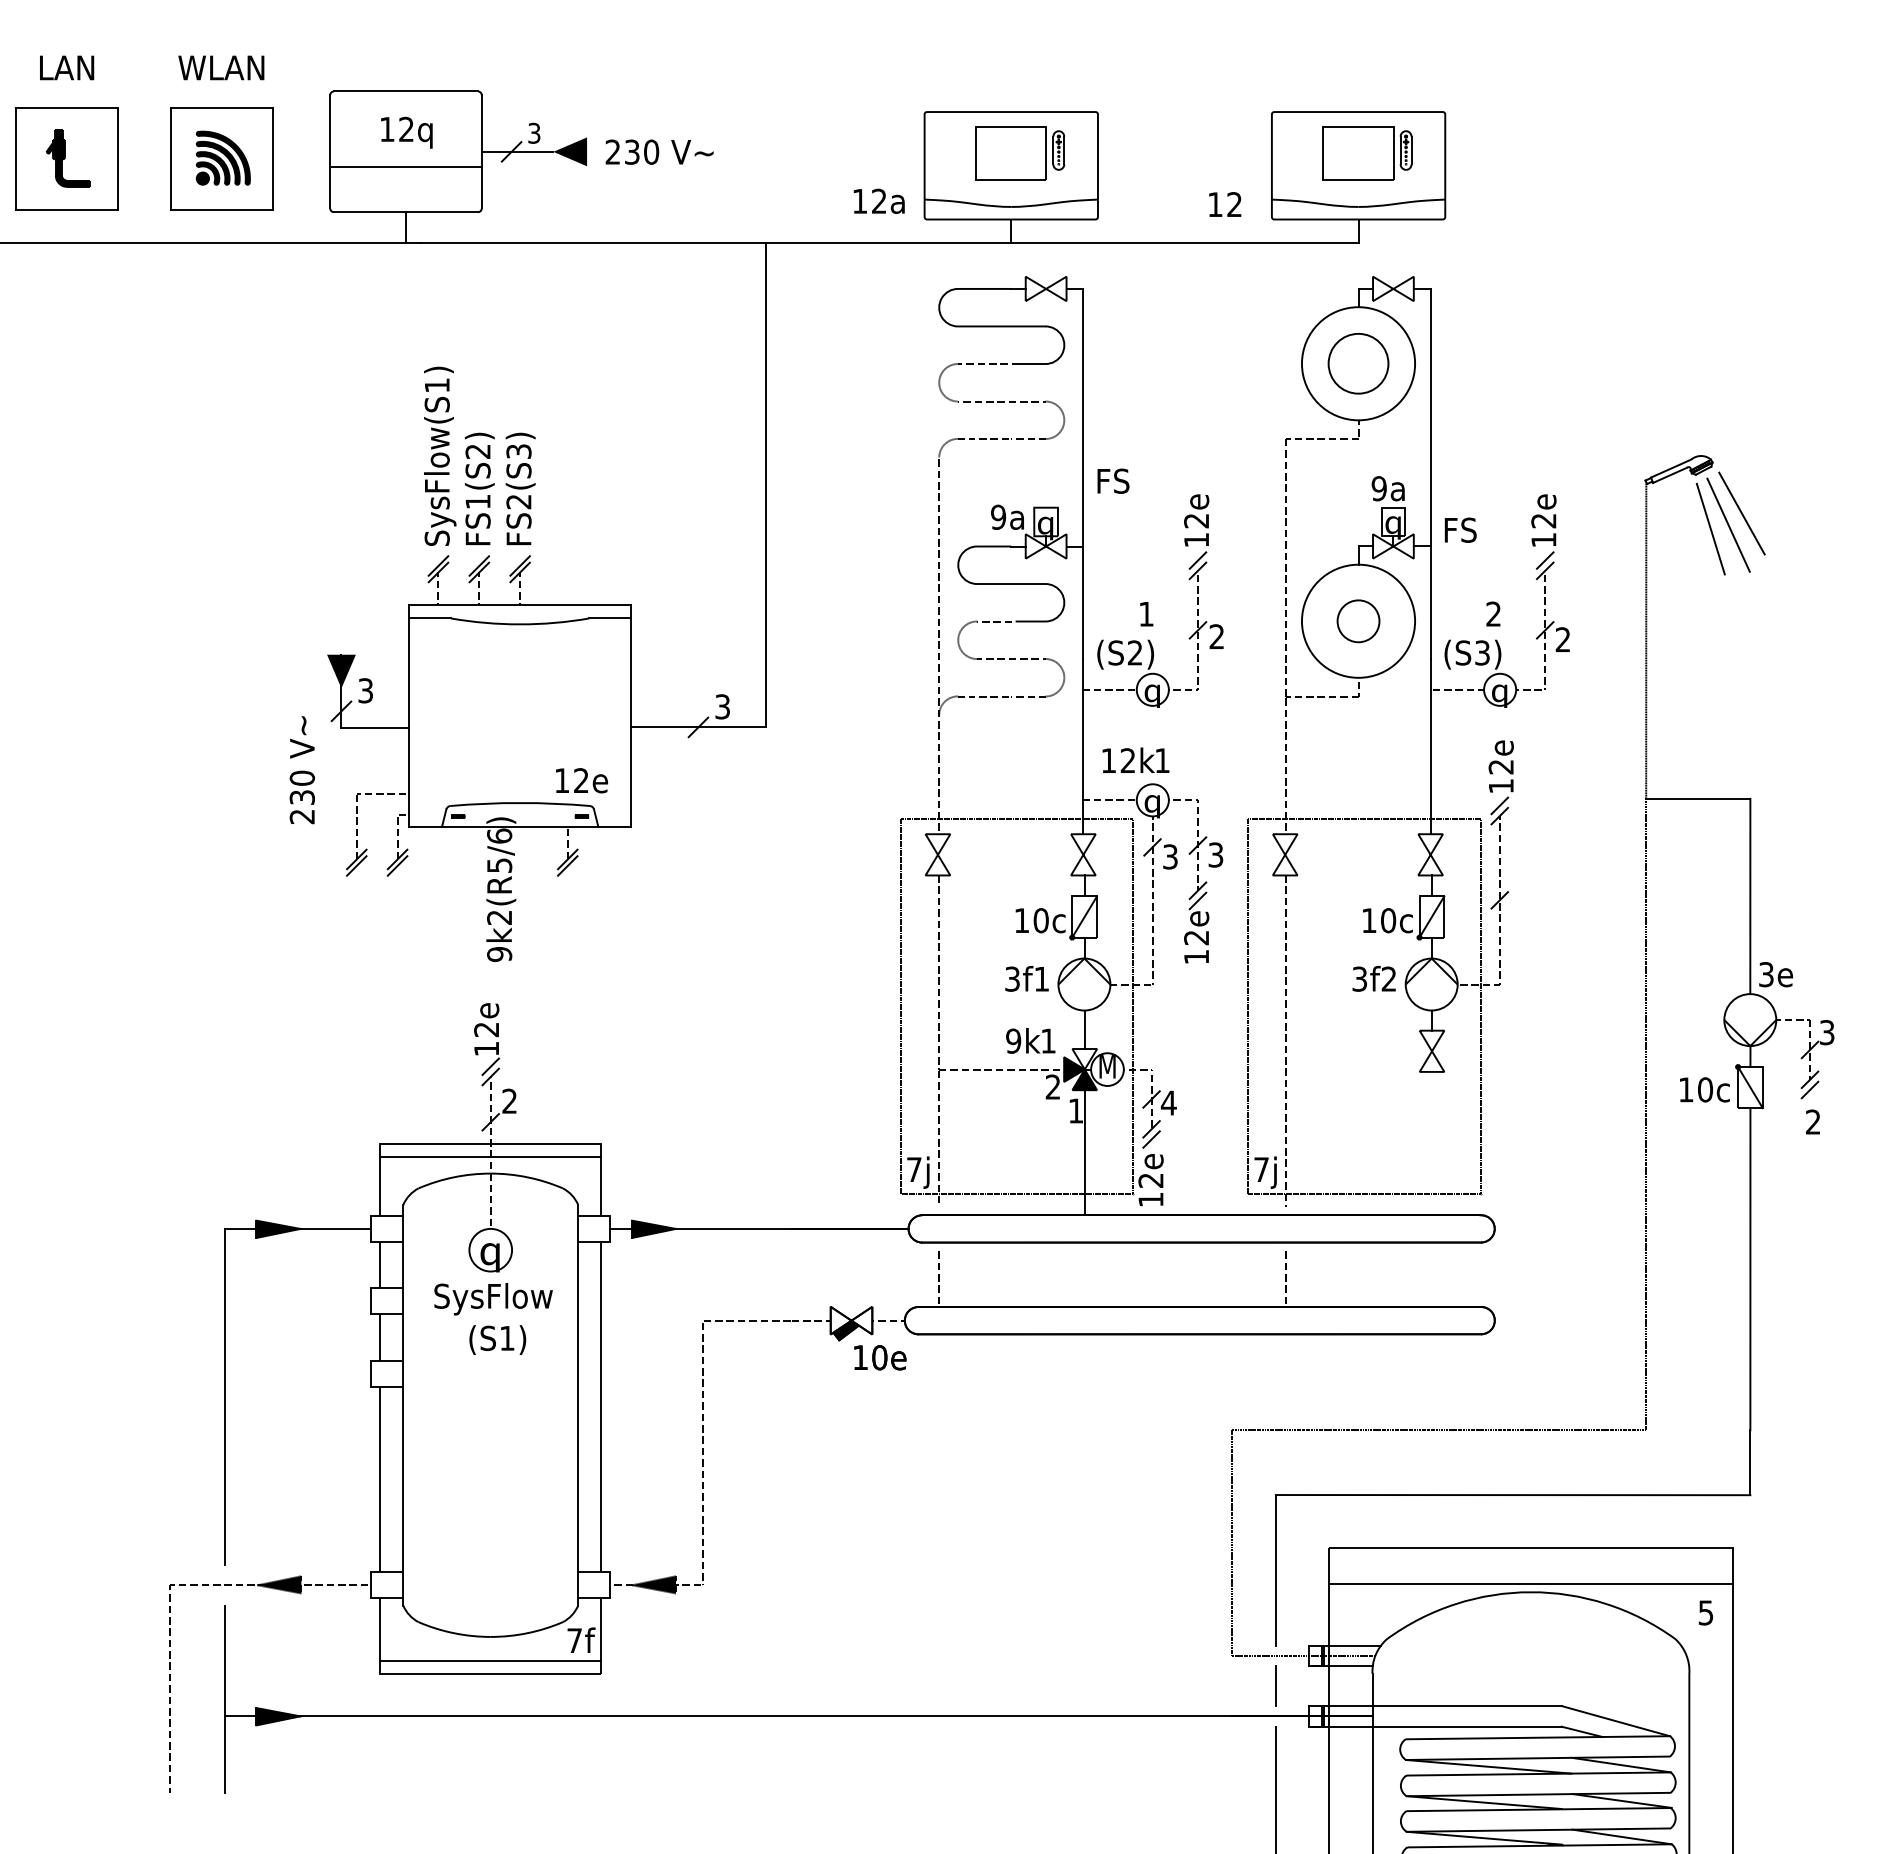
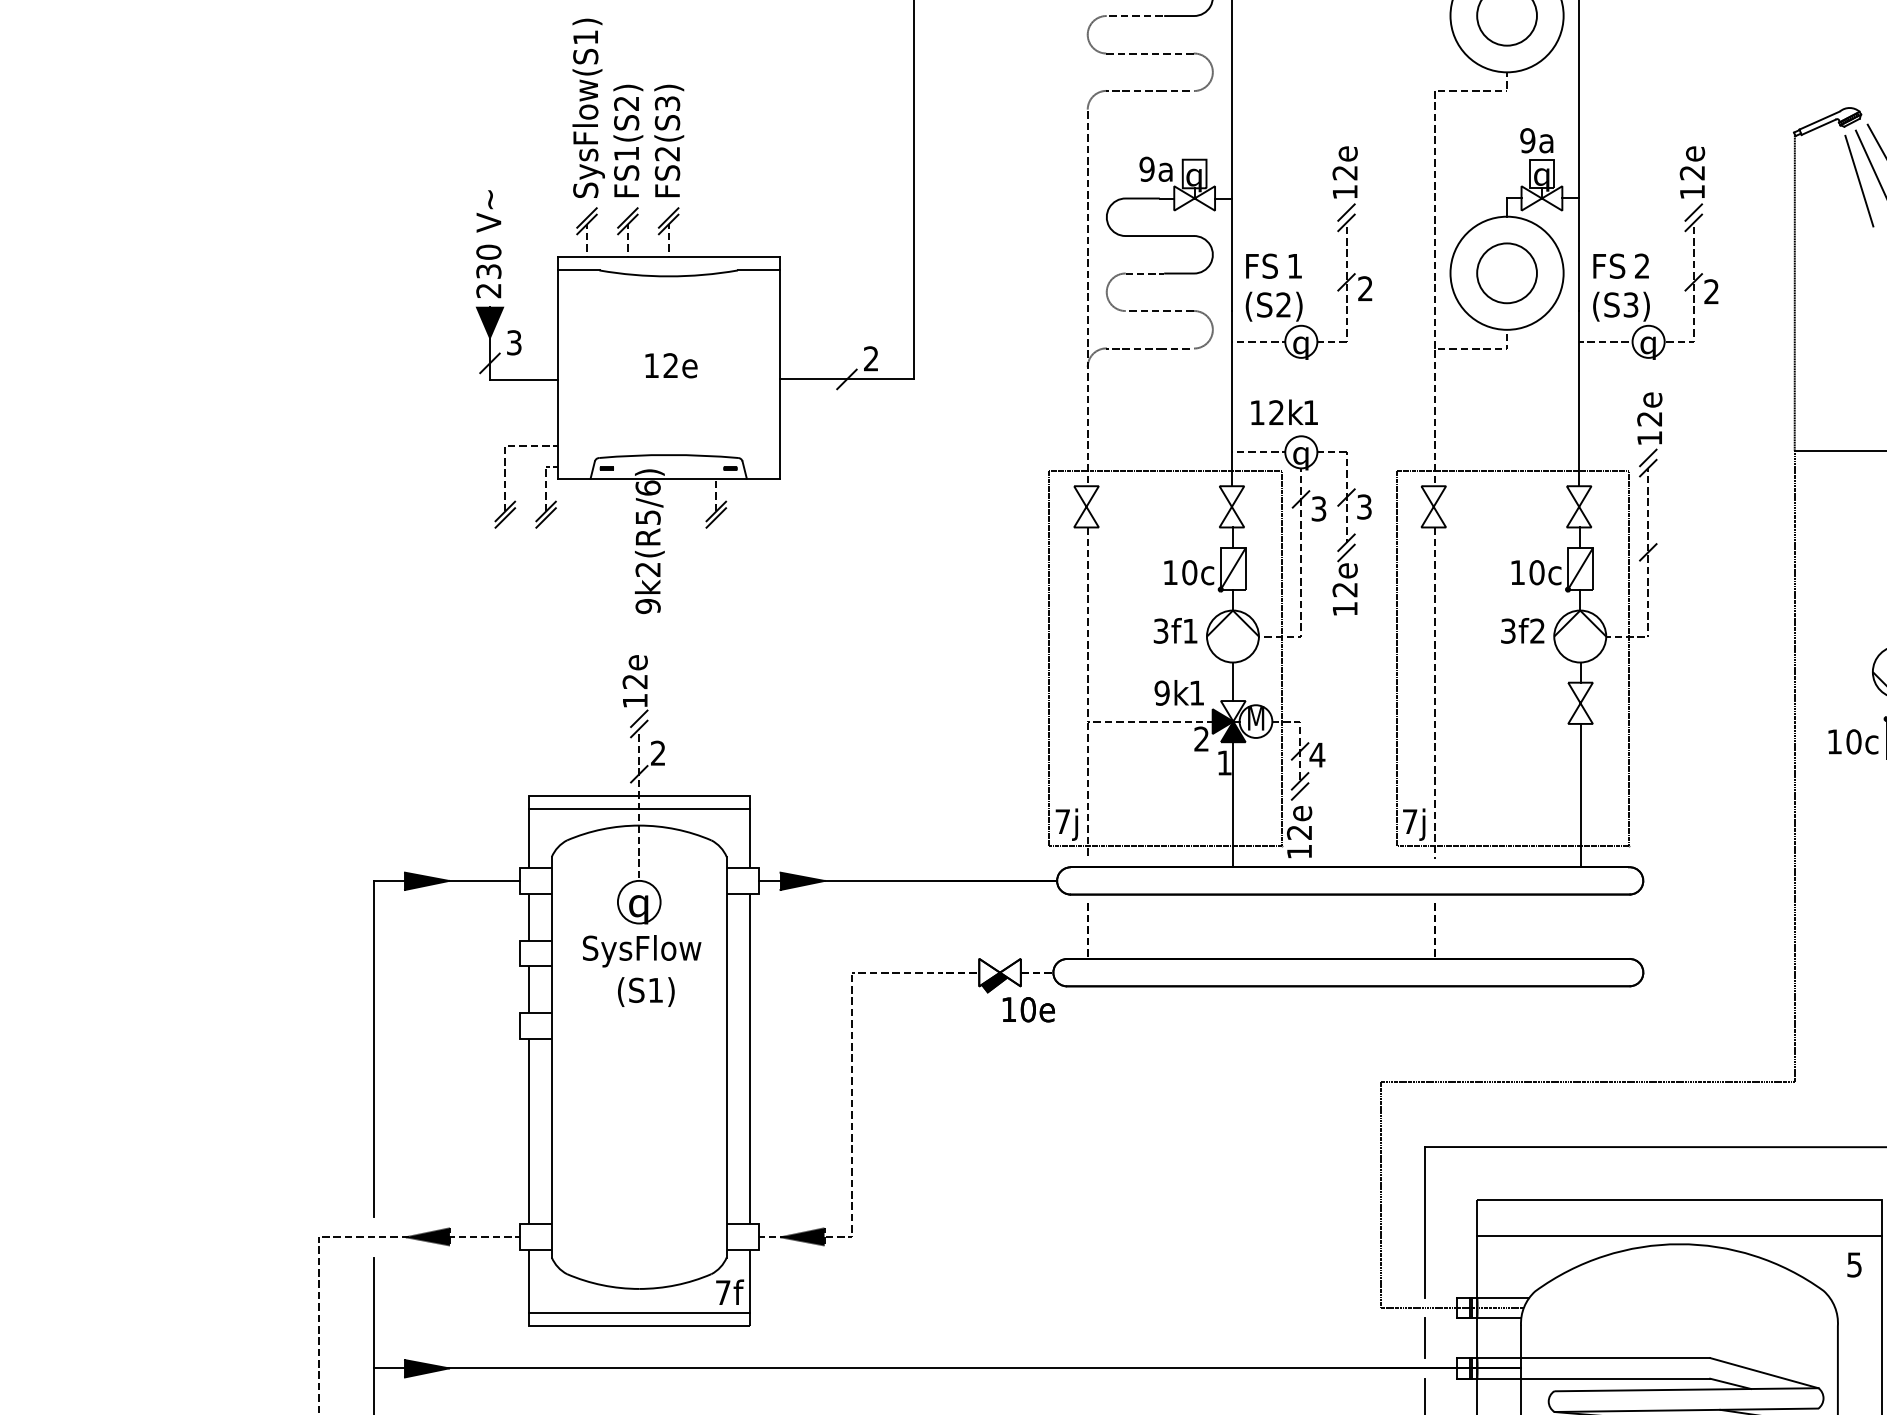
text: (1113, 480) -> (1262, 265), moved
text: (1460, 529) -> (1609, 265), moved
circle: (1358, 621) -> (1507, 273), size x1.43
text: (722, 706) -> (871, 358), 3 -> 2
text: (301, 770) -> (488, 244), moved
text: (582, 780) -> (672, 365), moved
line: (1432, 1143) -> (1581, 795), added

